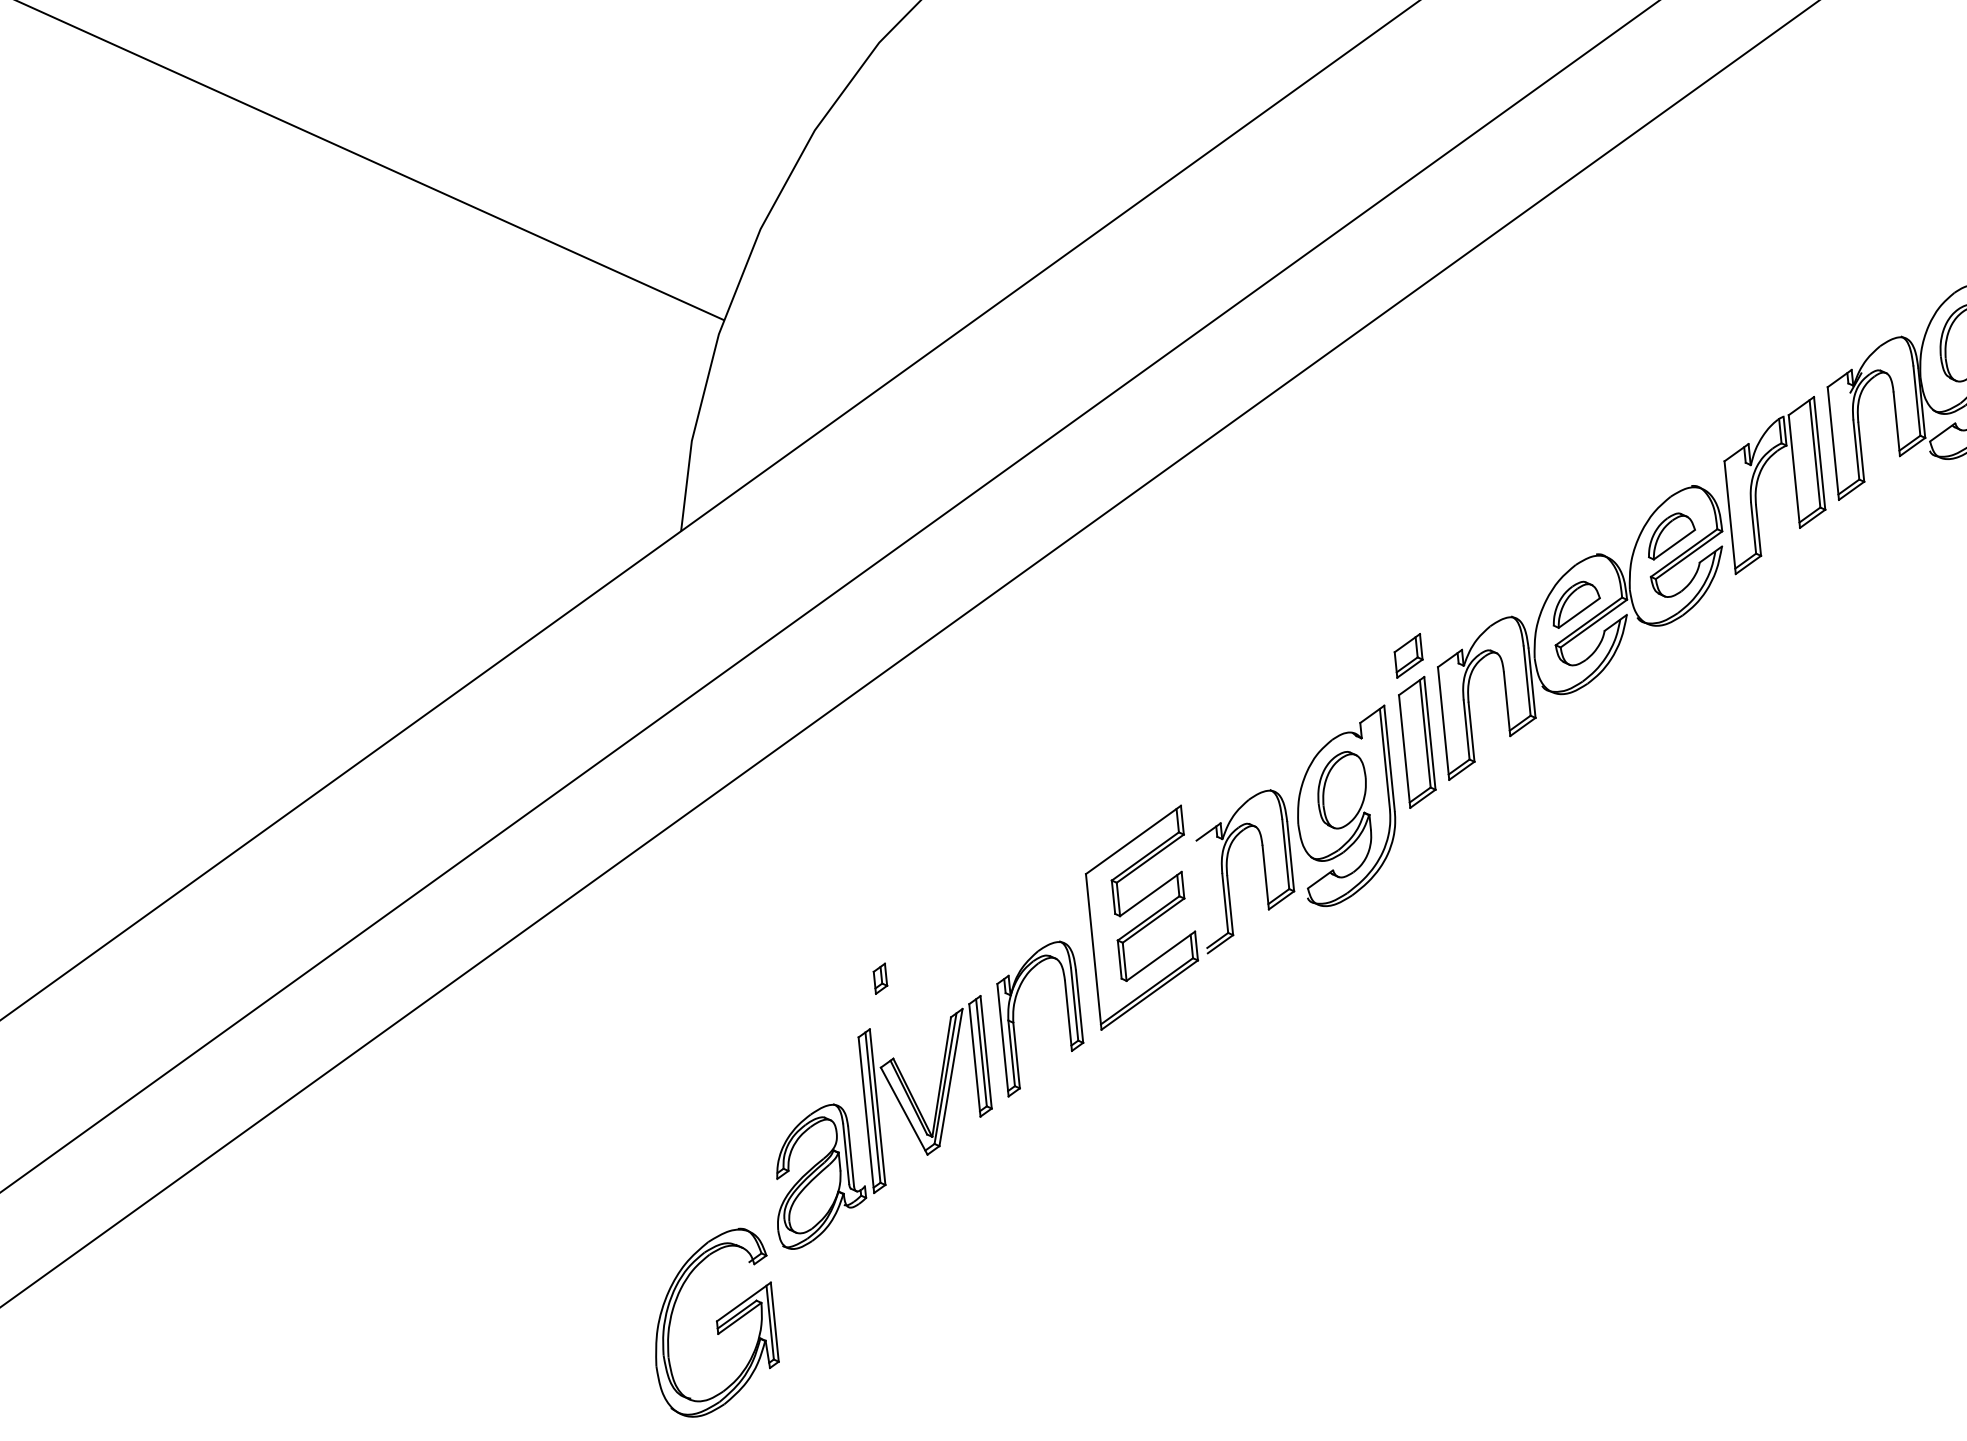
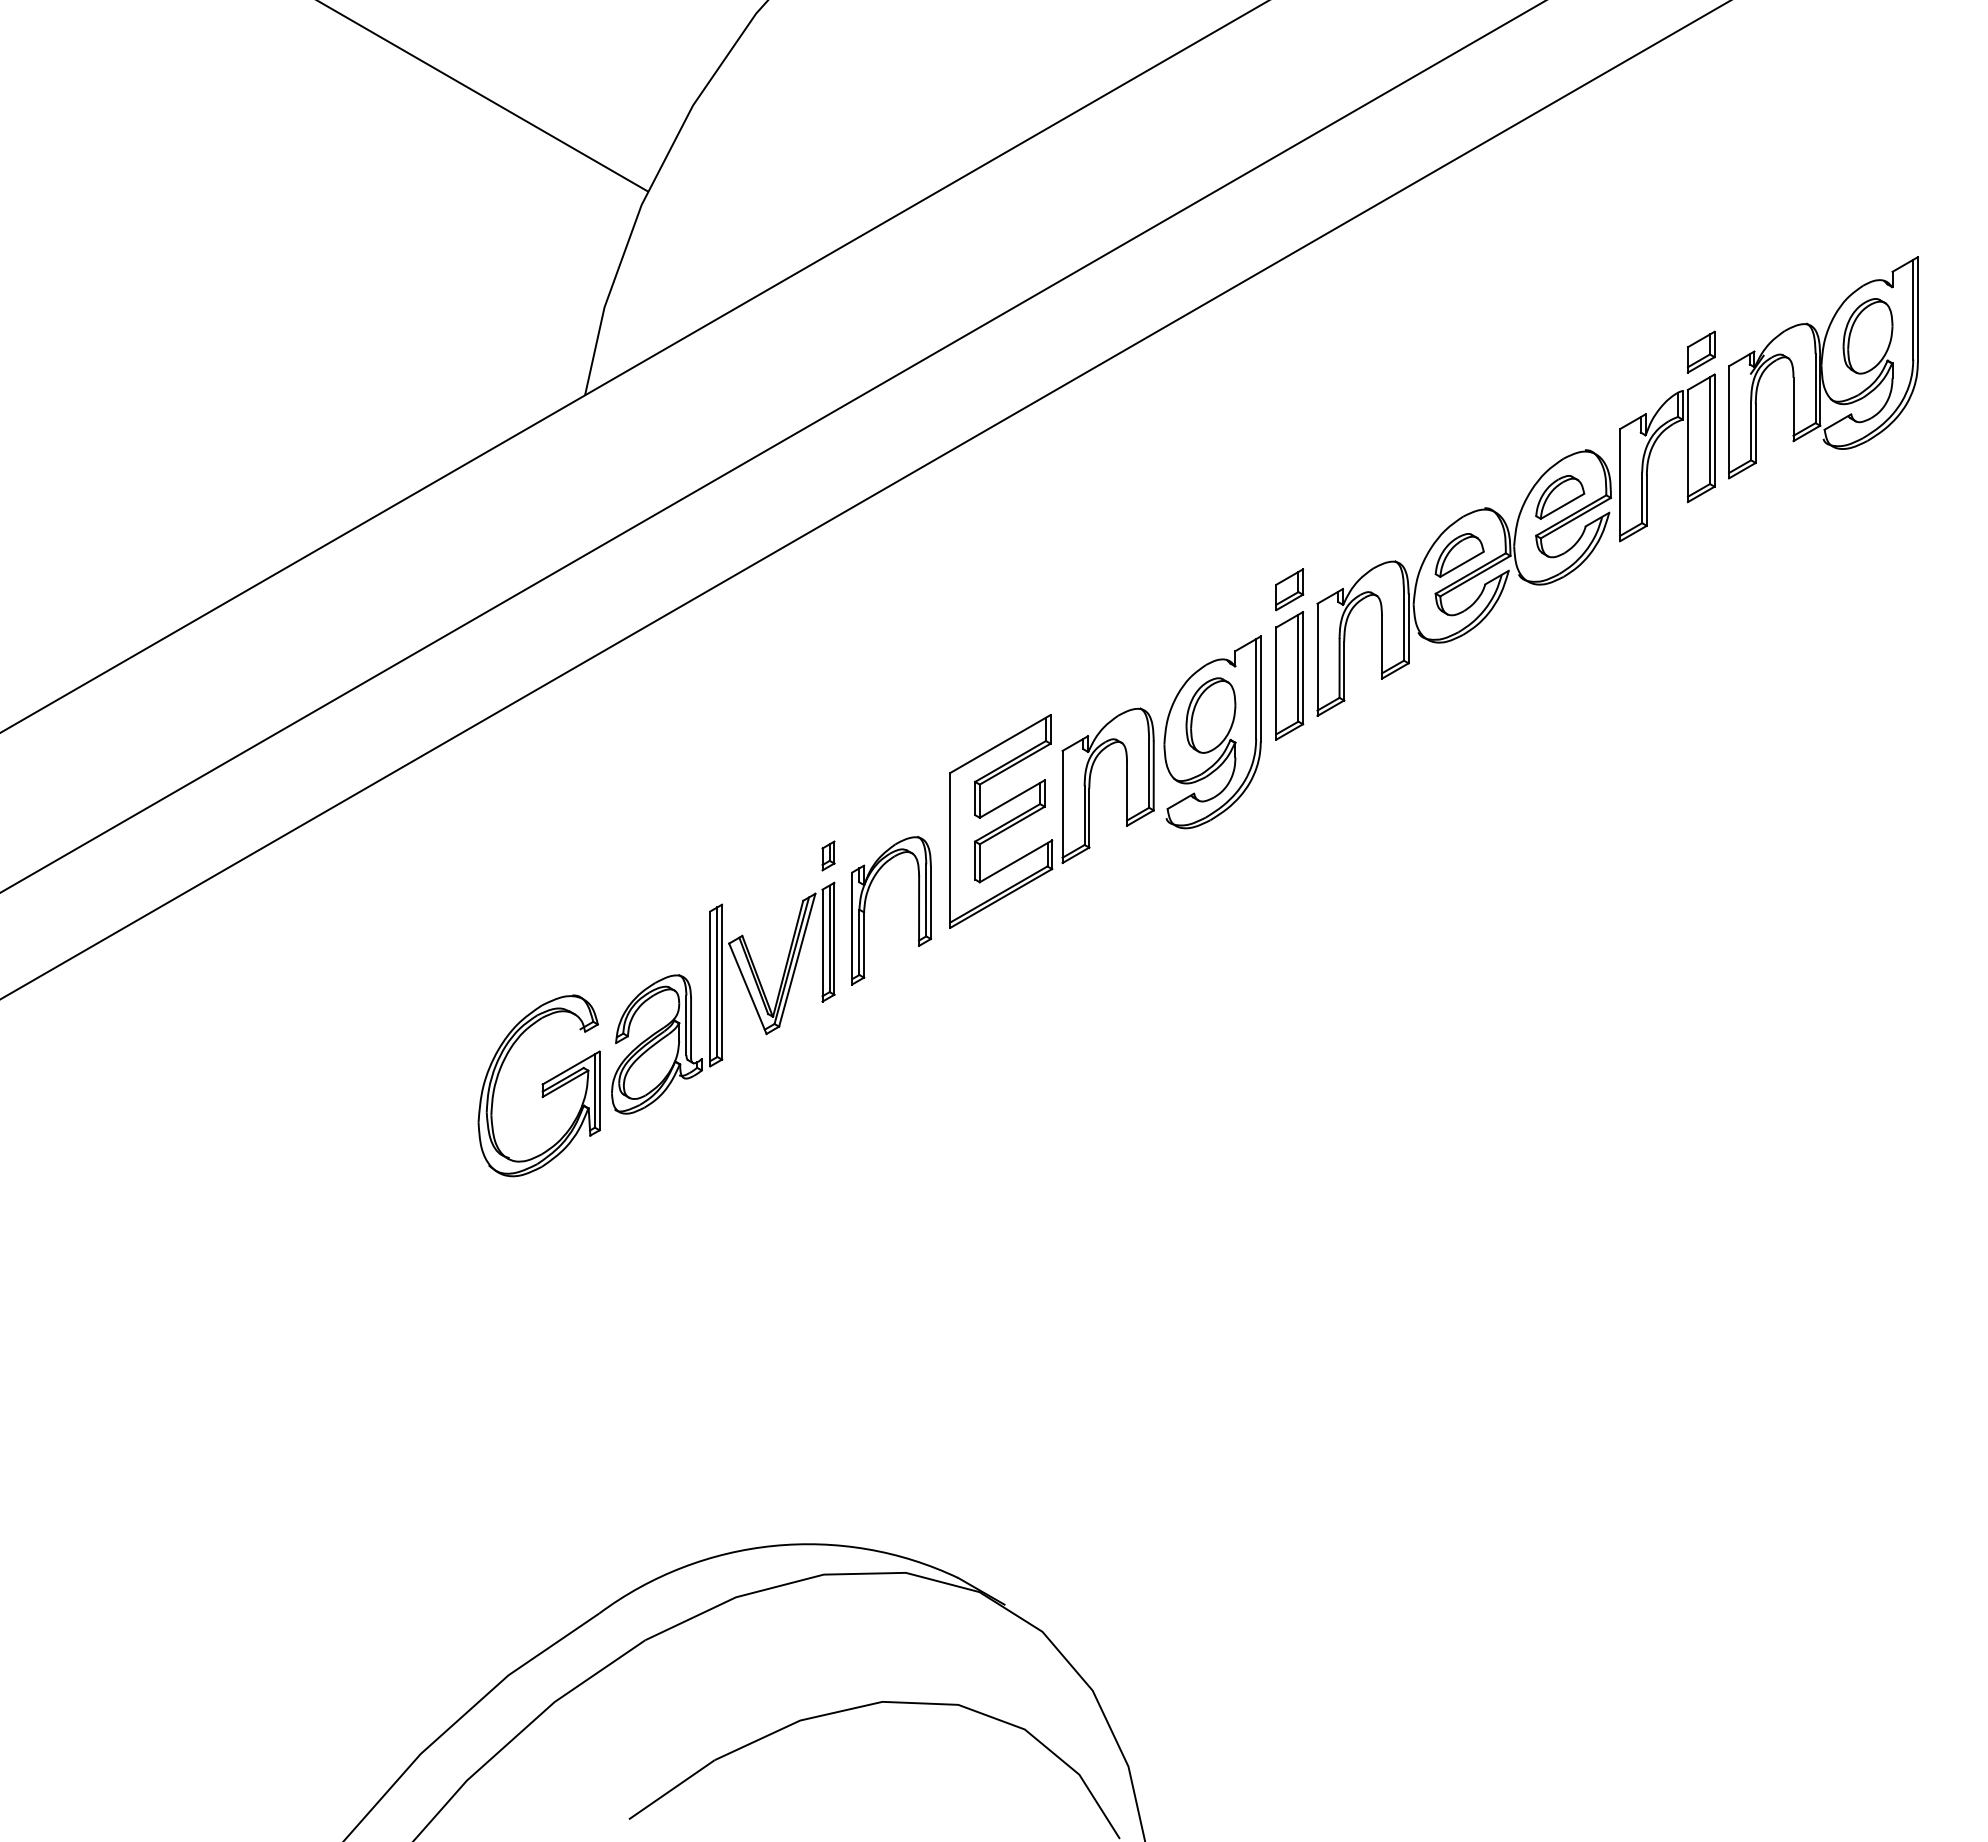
part: (1797, 375) -> (1700, 351), added
line: (1202, 896) -> (1062, 806), added
part: (880, 978) -> (828, 855), moved
part: (712, 1322) -> (538, 1085), moved

